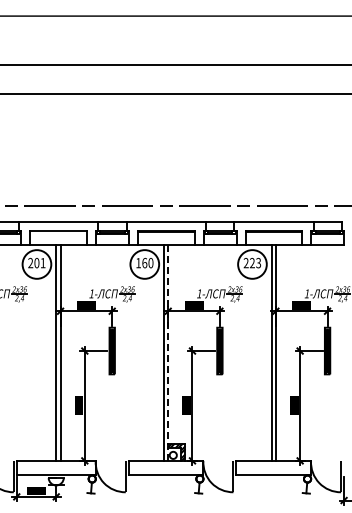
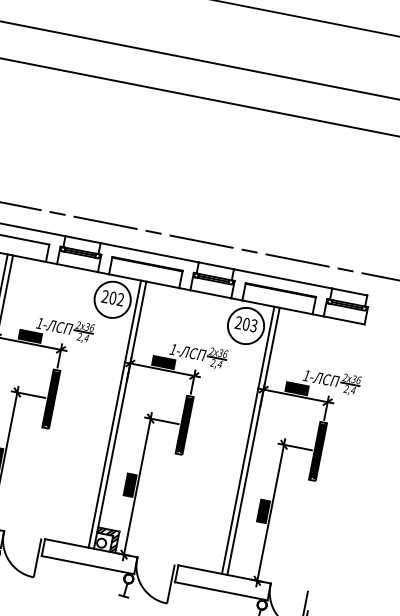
text: (144, 262) -> (112, 297), 160 -> 202
text: (252, 263) -> (246, 324), 223 -> 203
line: (168, 353) -> (120, 415), dashed -> solid

